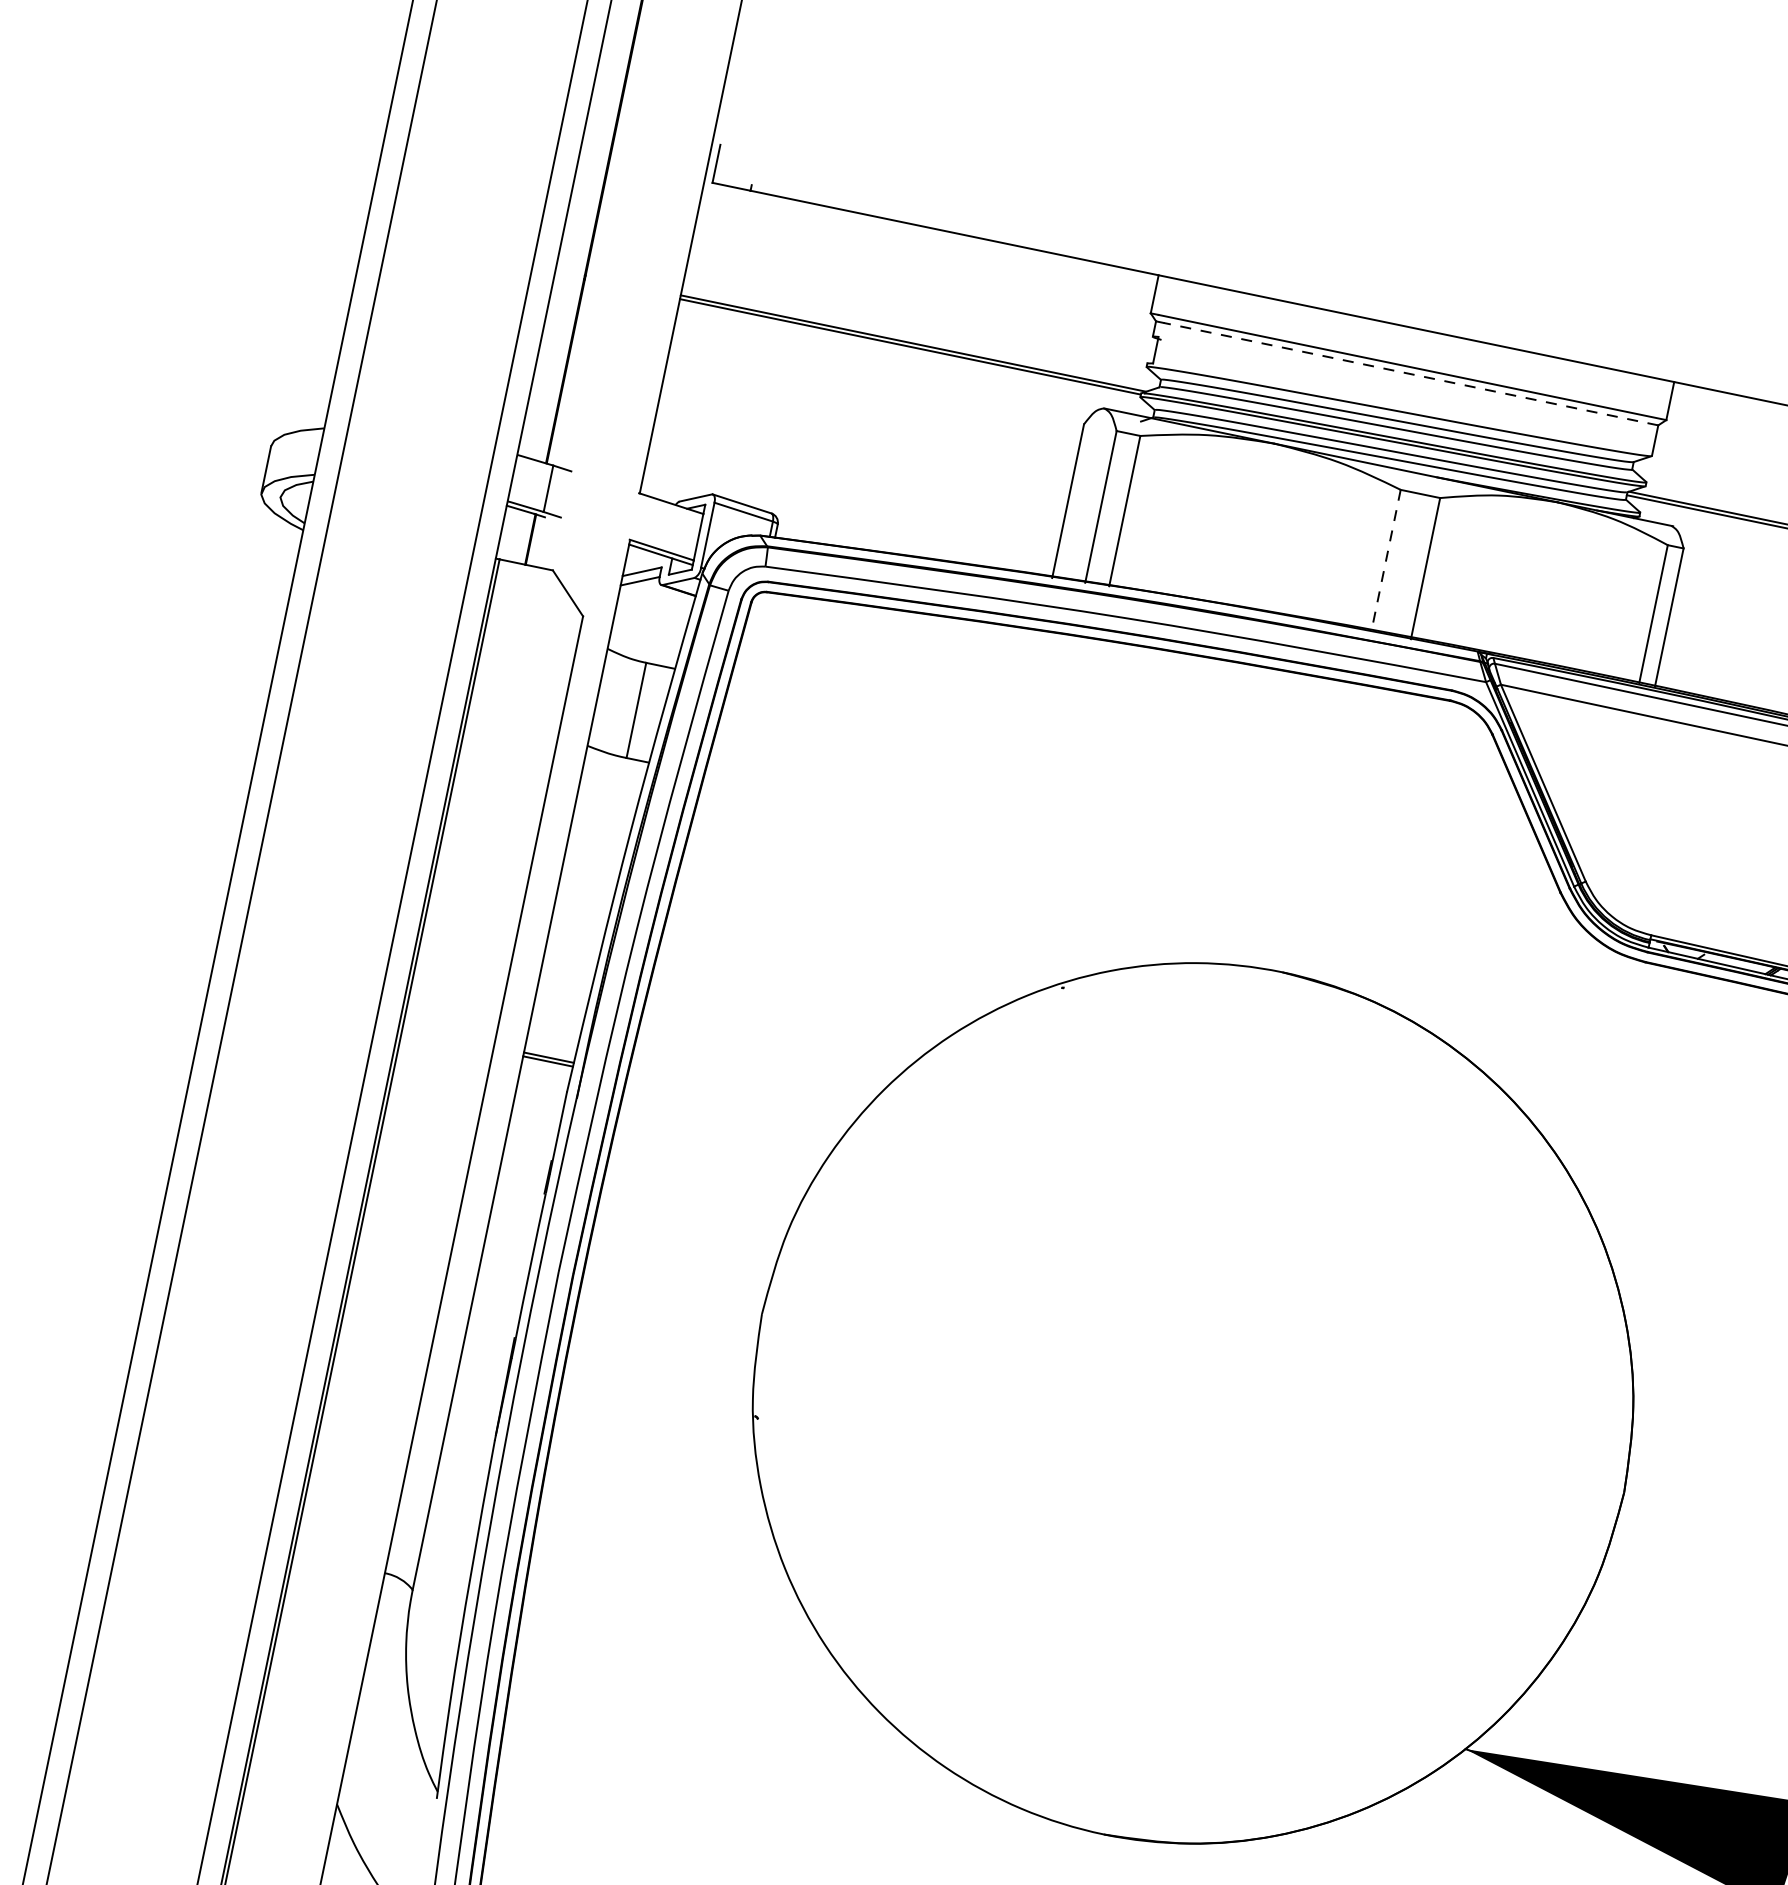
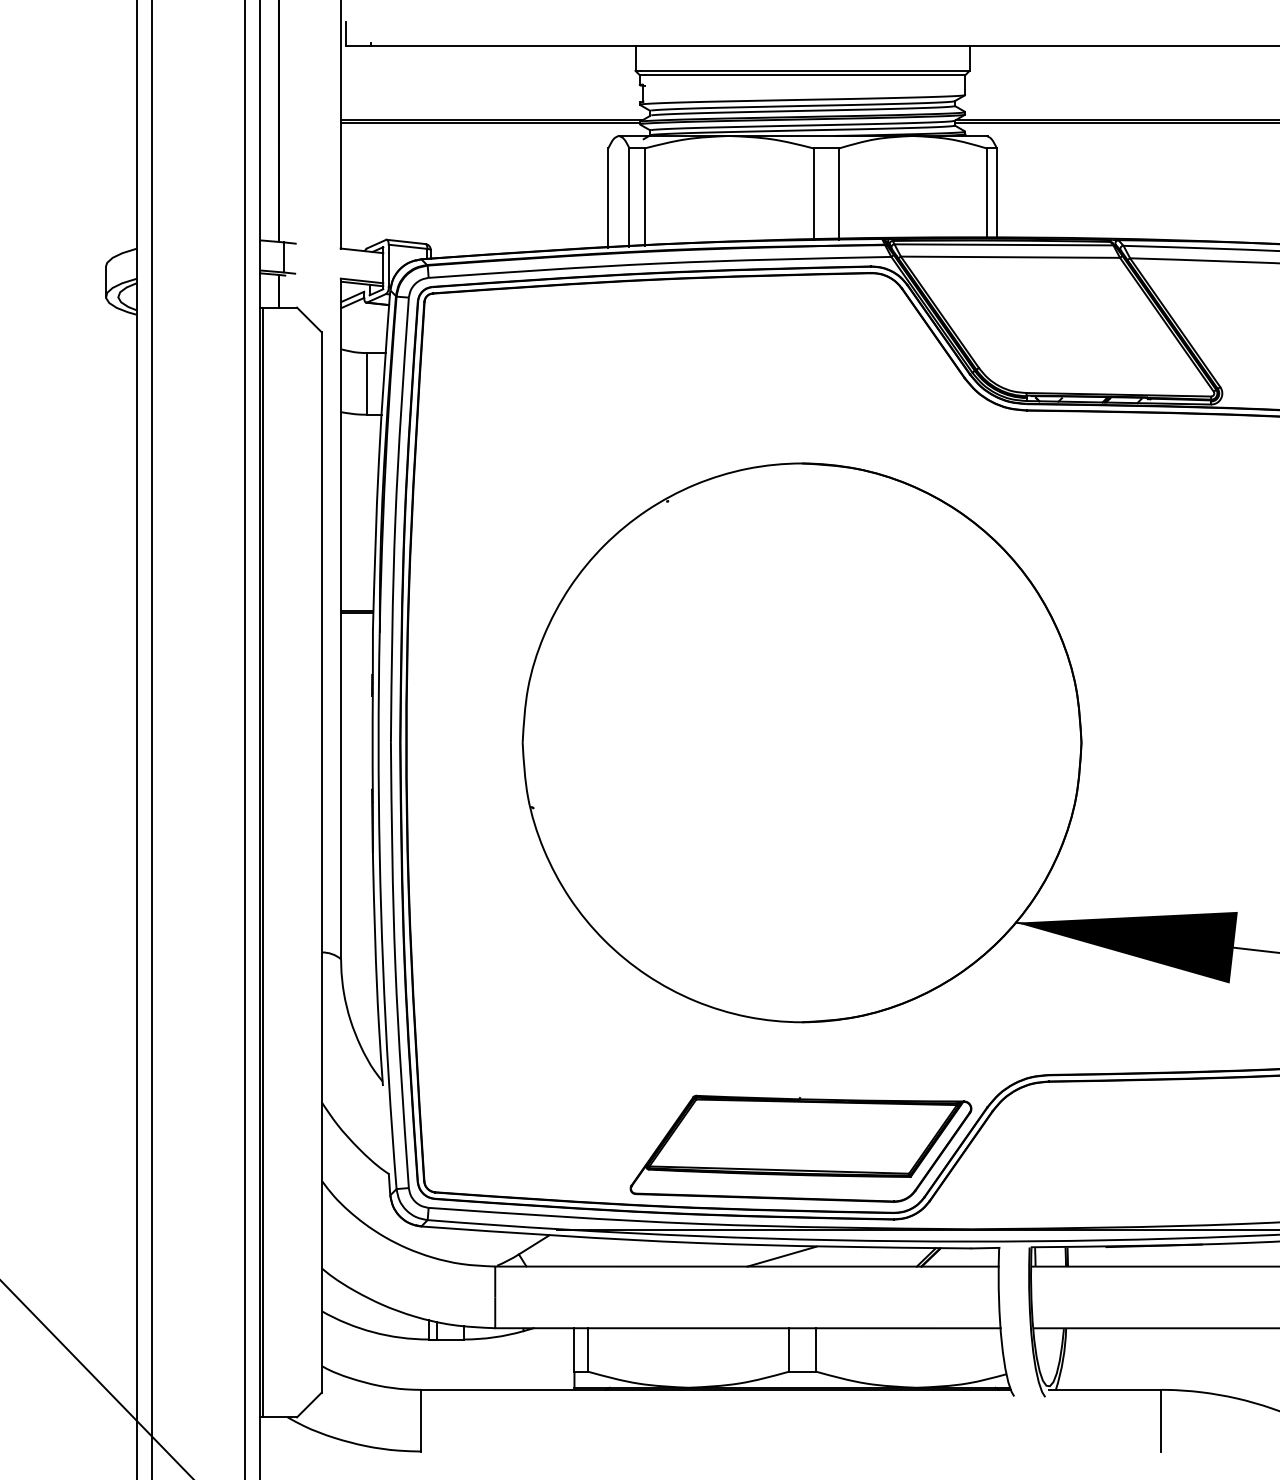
line: (1410, 374) -> (804, 75), dashed -> solid
line: (1385, 560) -> (813, 194), dashed -> solid

